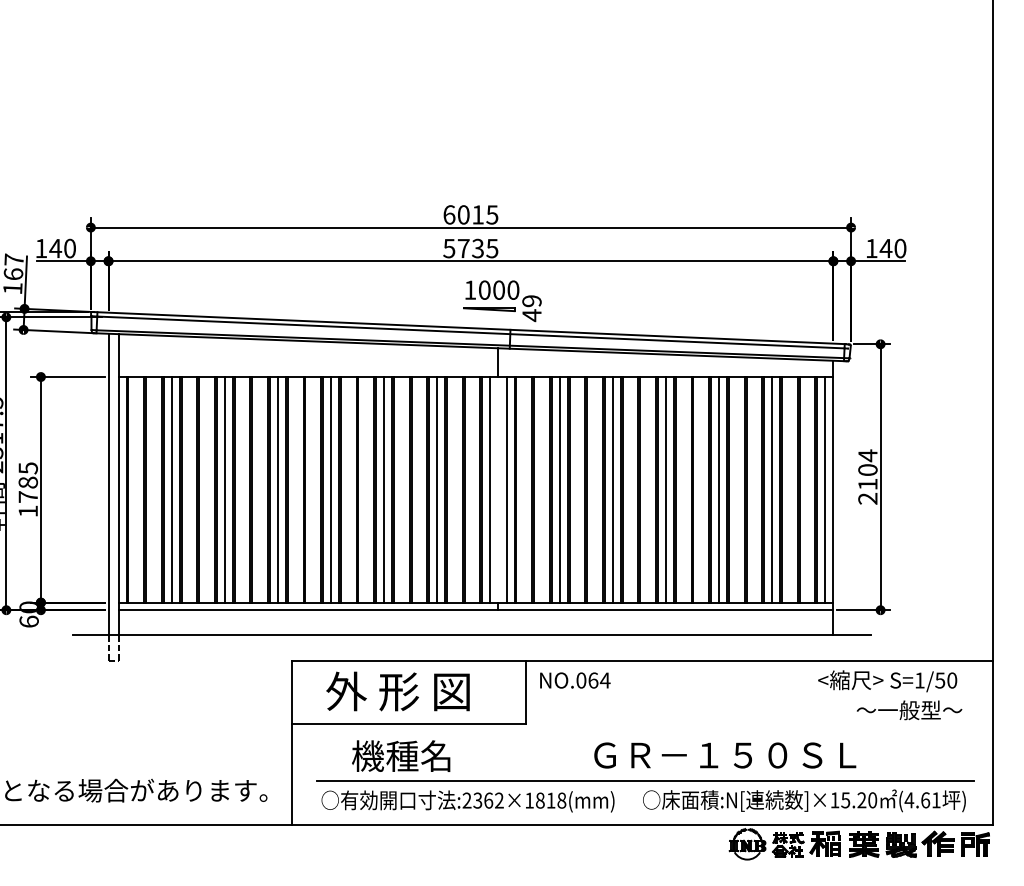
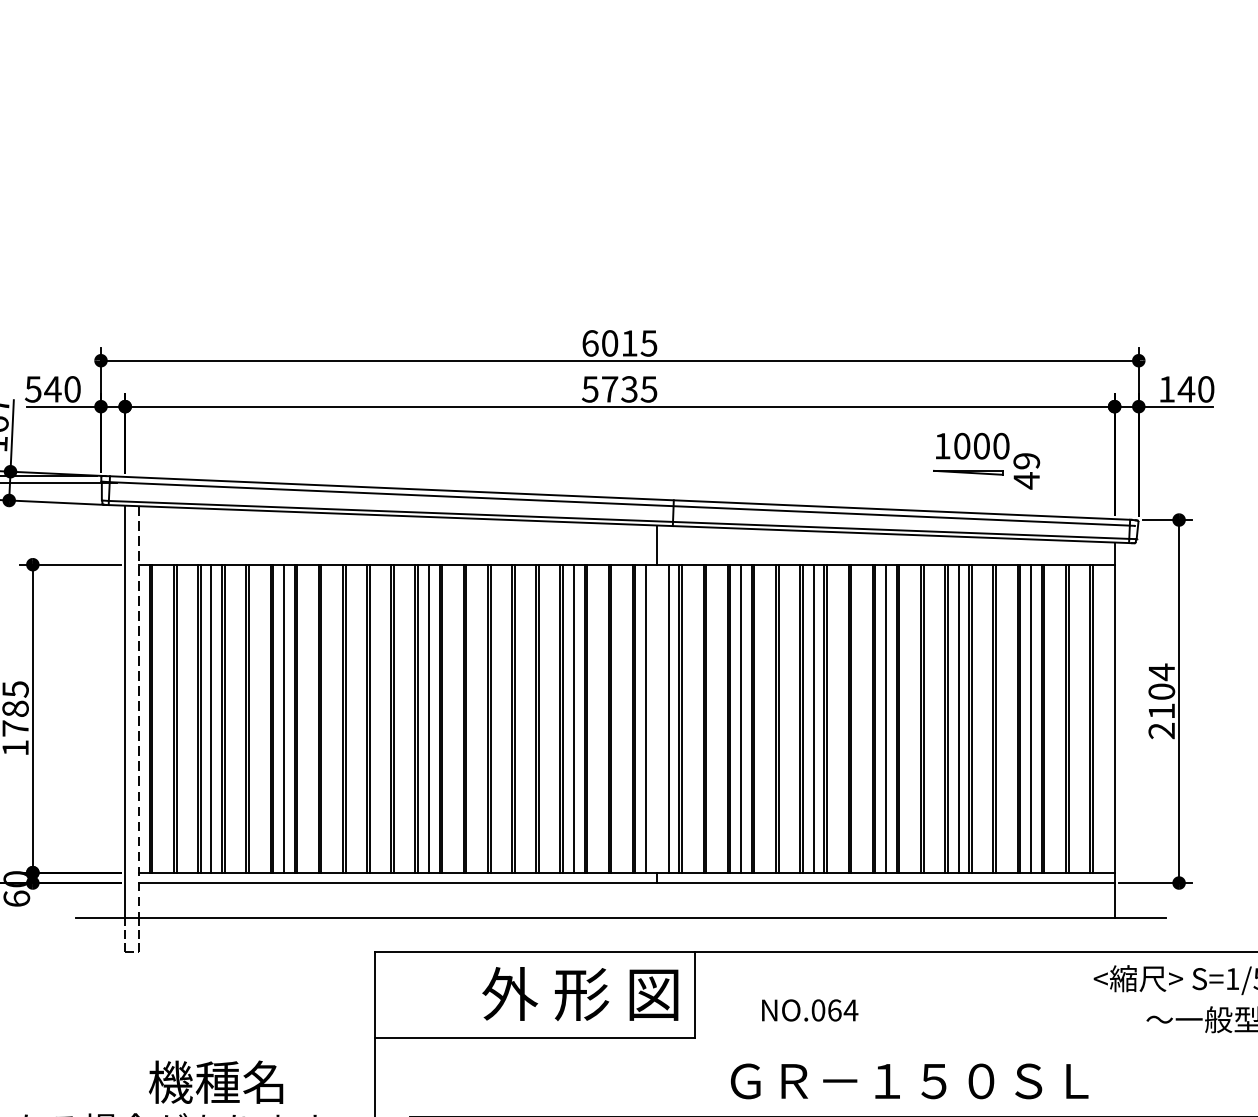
text: (41, 248) -> (33, 389), 140 -> 540
part: (502, 301) -> (986, 461), moved
line: (118, 484) -> (138, 711), solid -> dashed
line: (277, 489) -> (355, 718), removed
line: (384, 489) -> (501, 718), removed
line: (825, 489) -> (1103, 718), removed
text: (575, 680) -> (810, 1010), moved
text: (397, 691) -> (579, 994), moved
text: (401, 755) -> (216, 1081), moved
text: (725, 755) -> (910, 1081), moved

